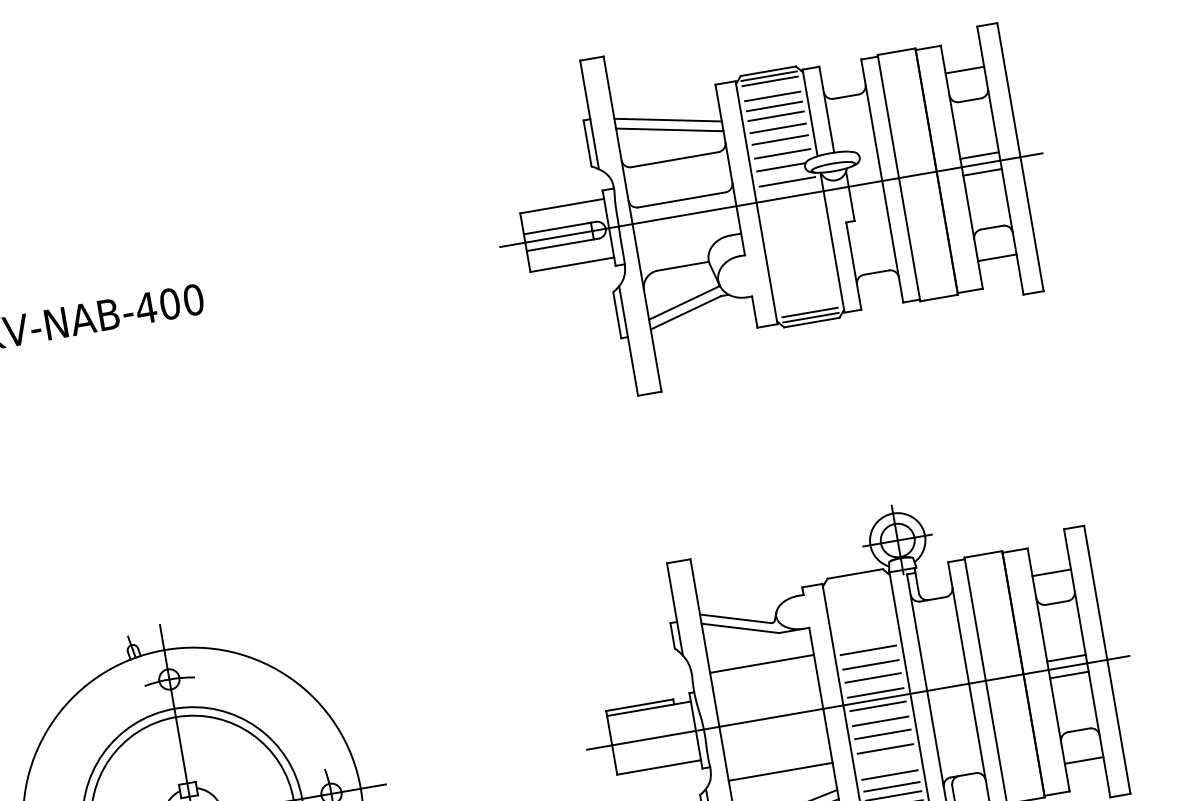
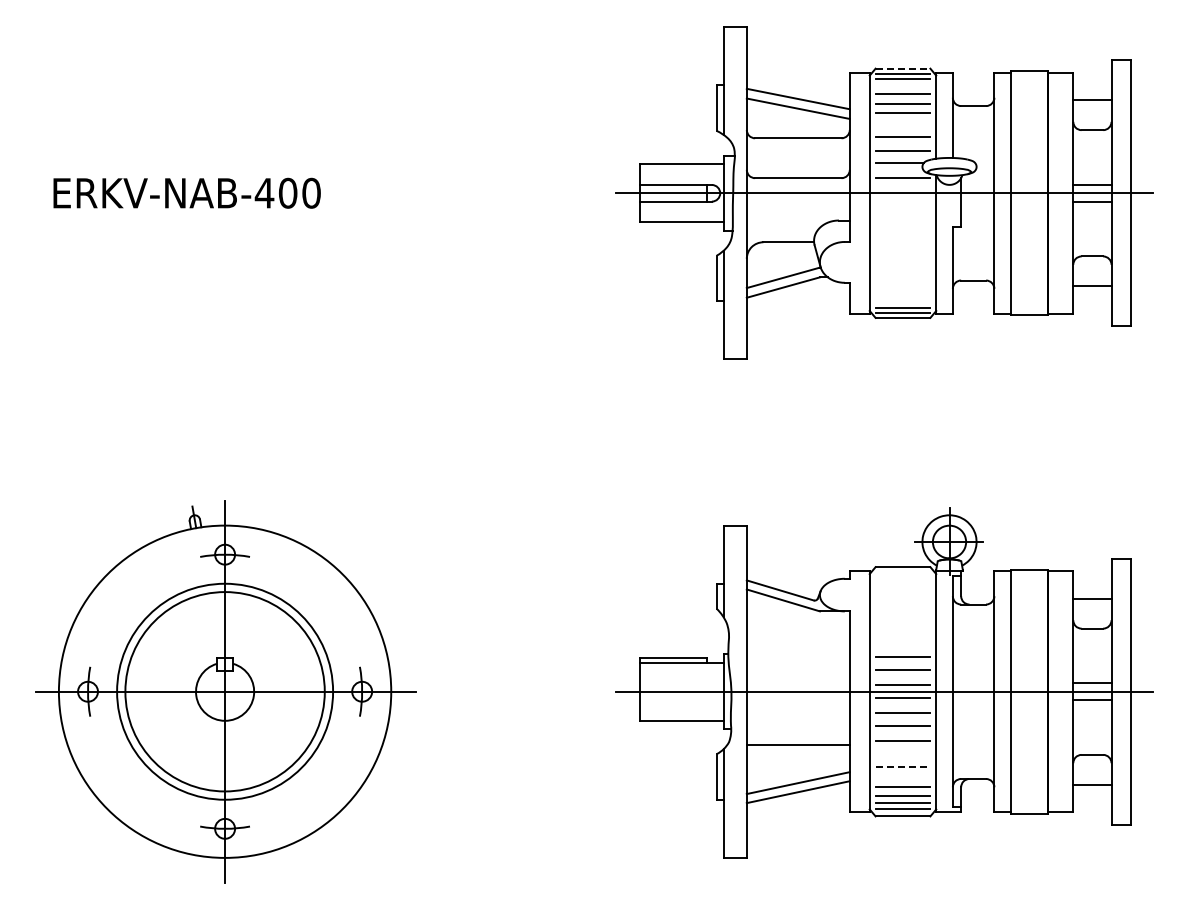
line: (768, 71) -> (903, 68), solid -> dashed
line: (777, 128) -> (902, 125), removed
line: (867, 650) -> (902, 642), removed
line: (761, 664) -> (797, 638), removed
line: (890, 774) -> (903, 766), solid -> dashed
line: (891, 787) -> (902, 778), removed

